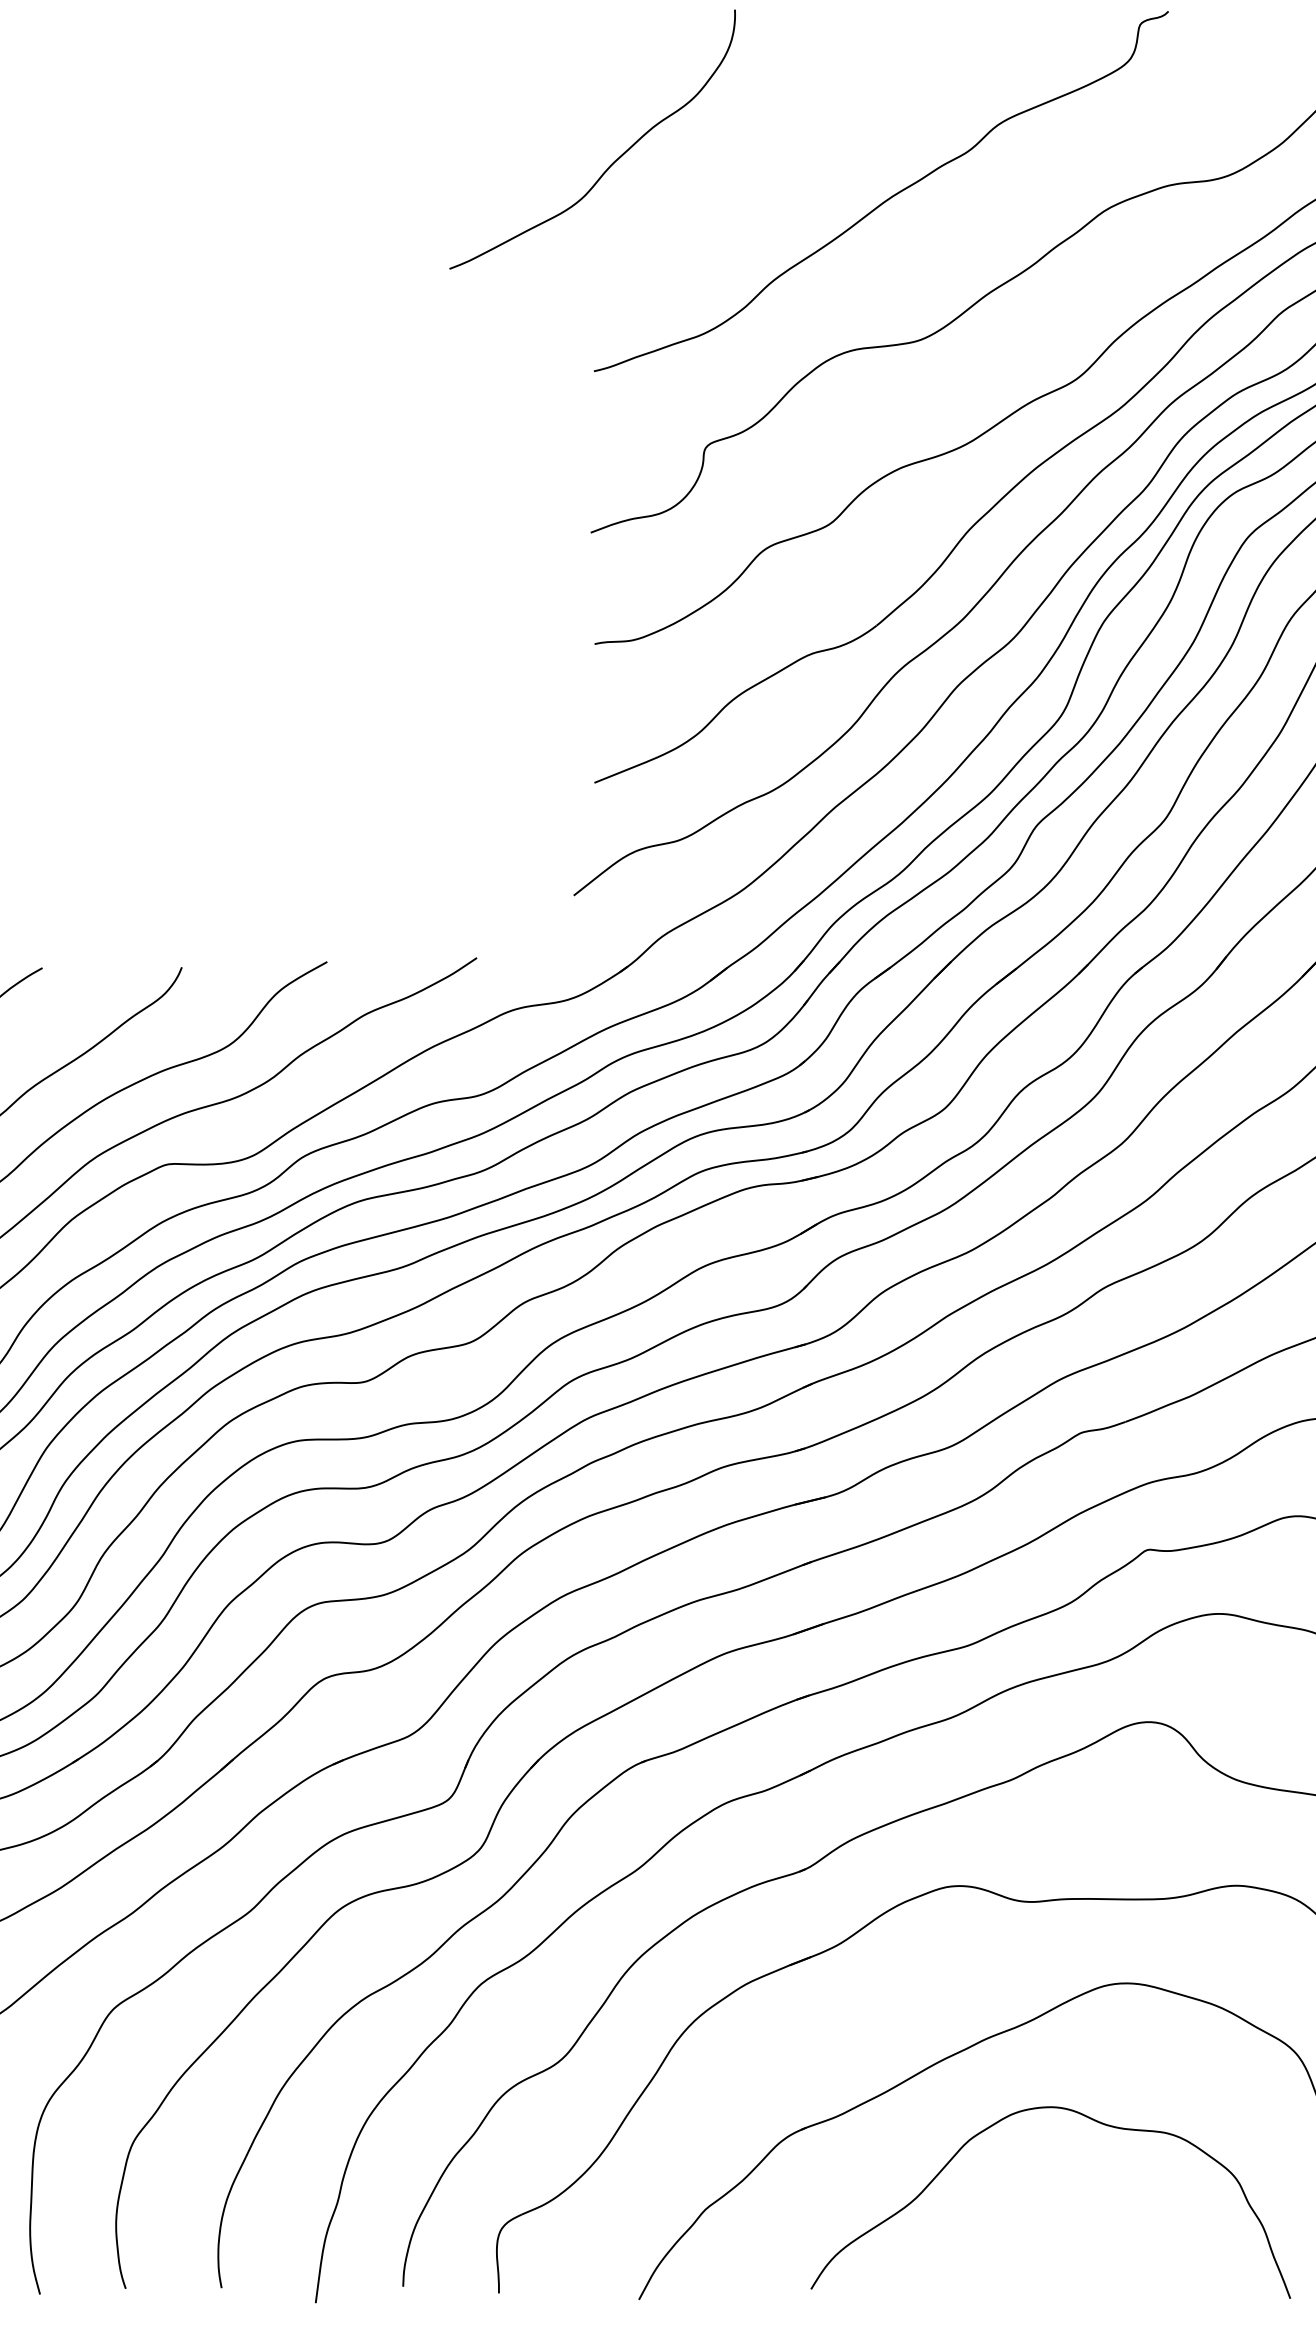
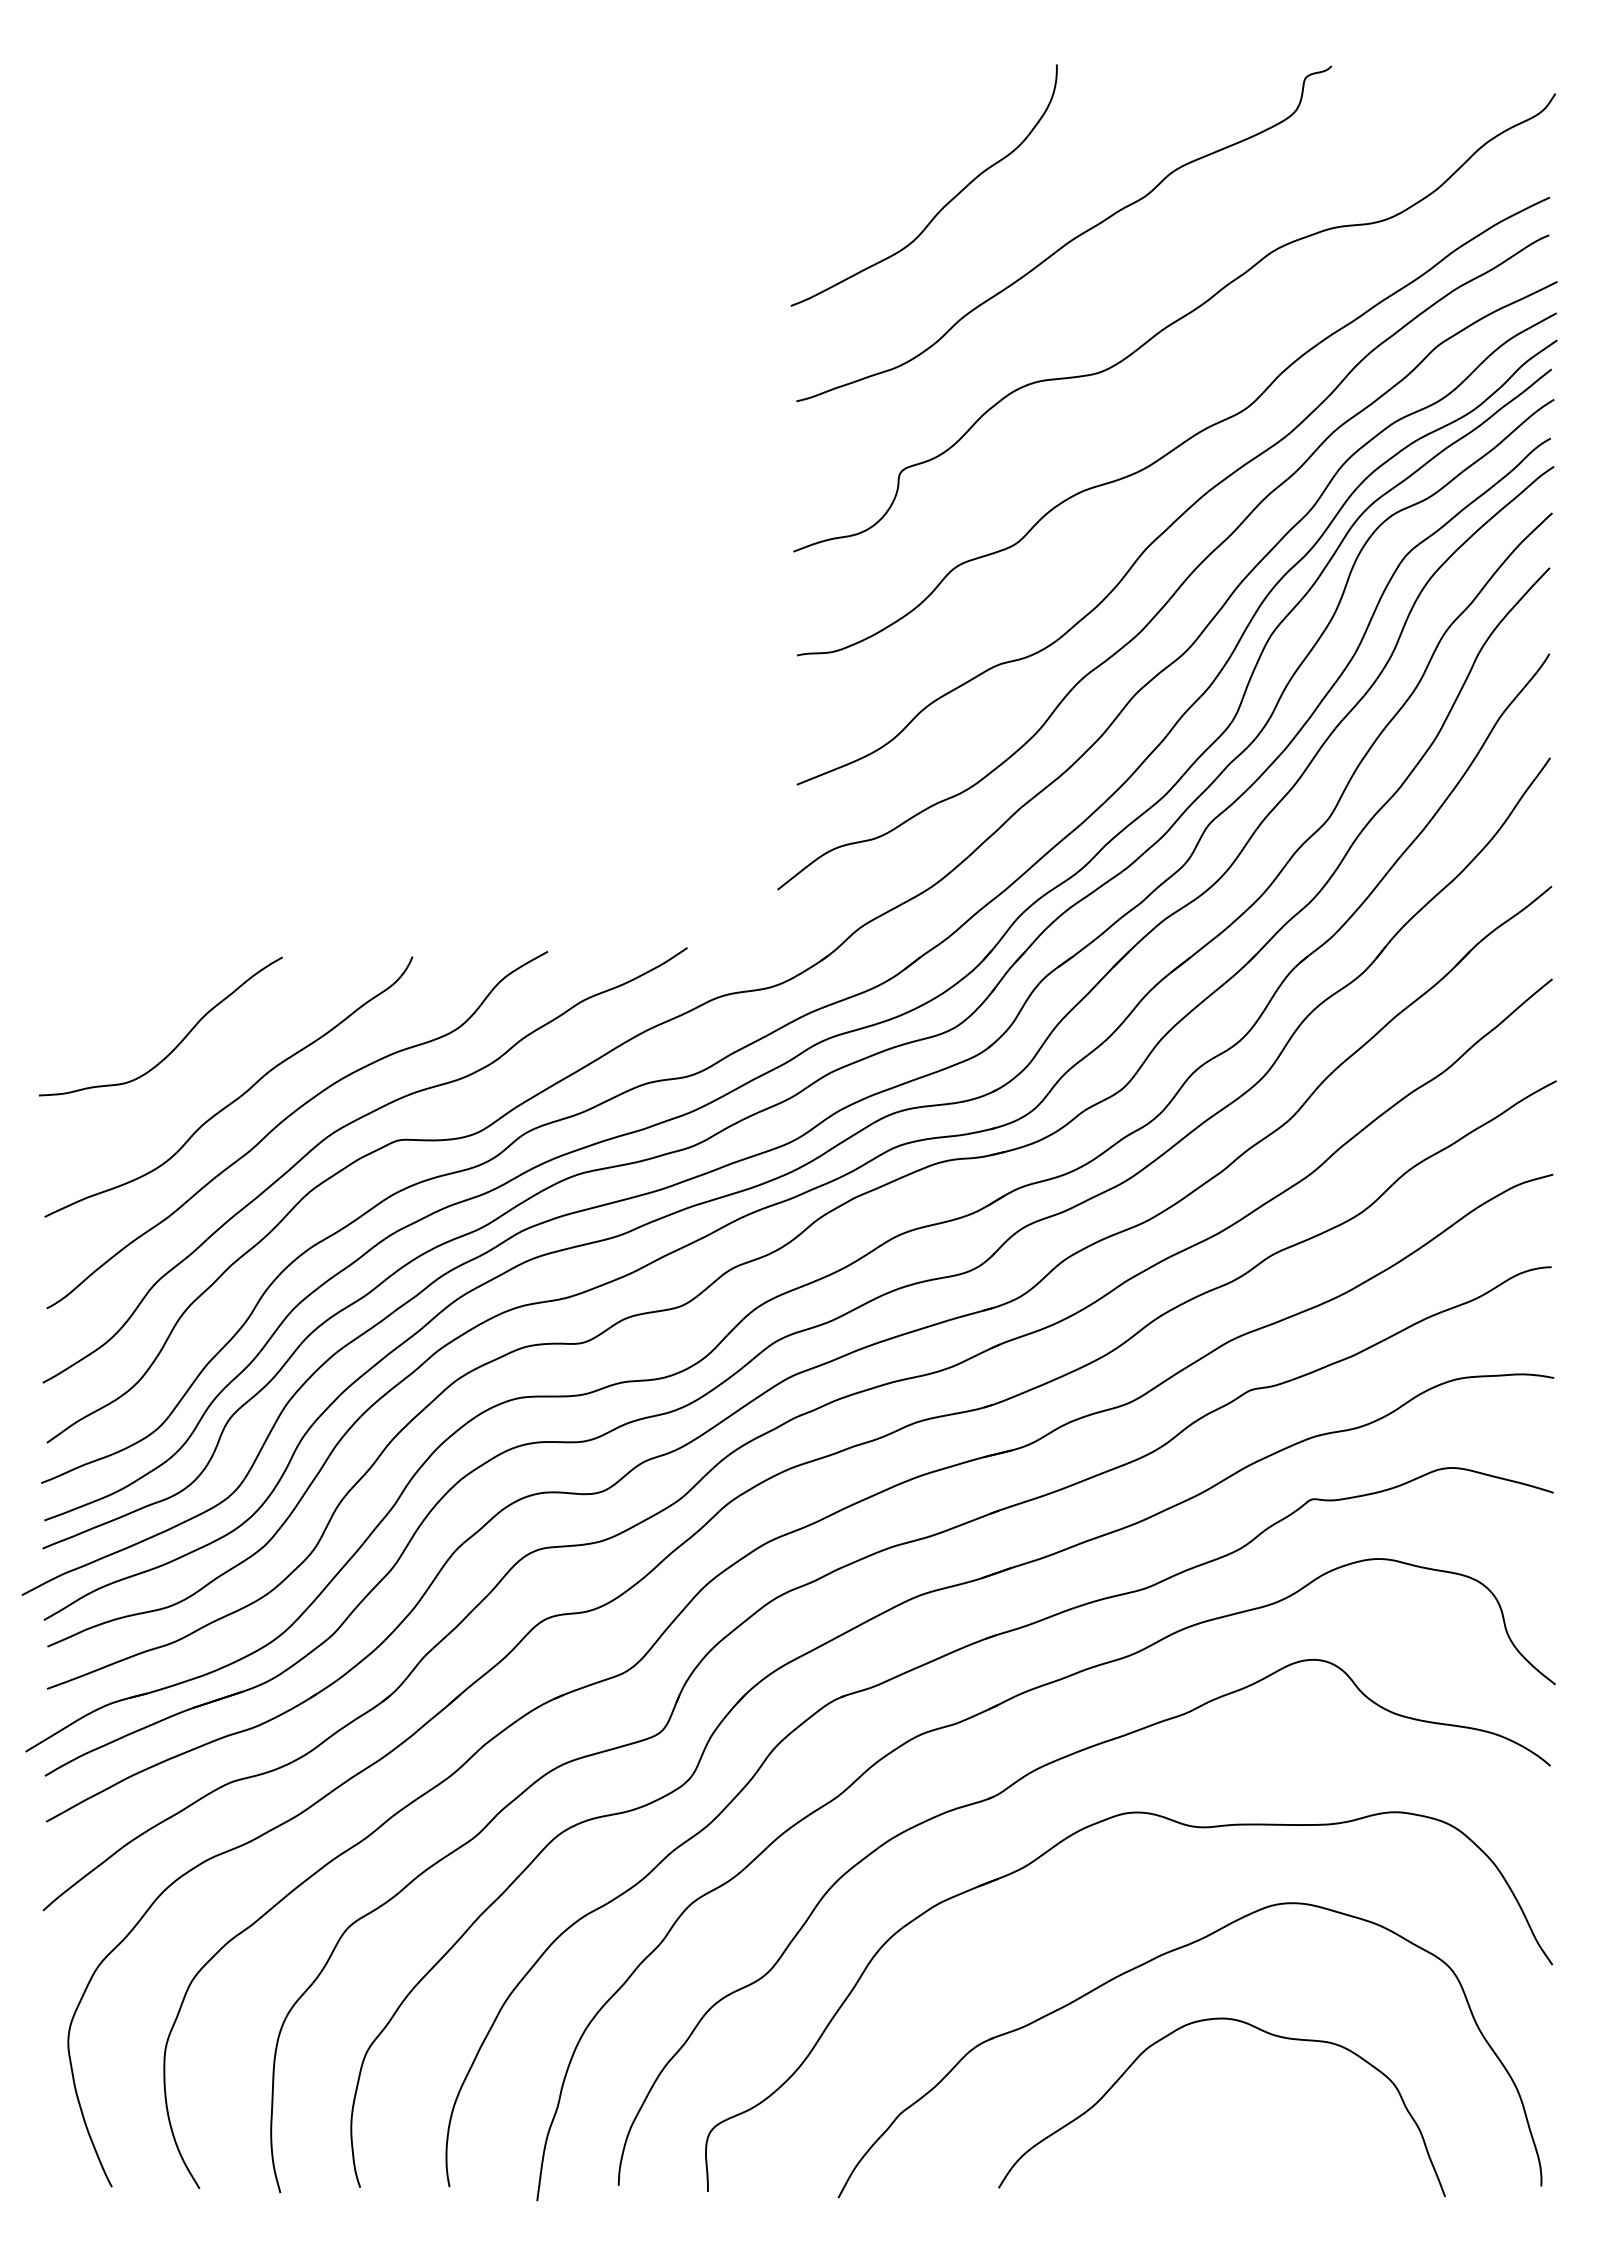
curve: (614, 161) -> (944, 205), moved

